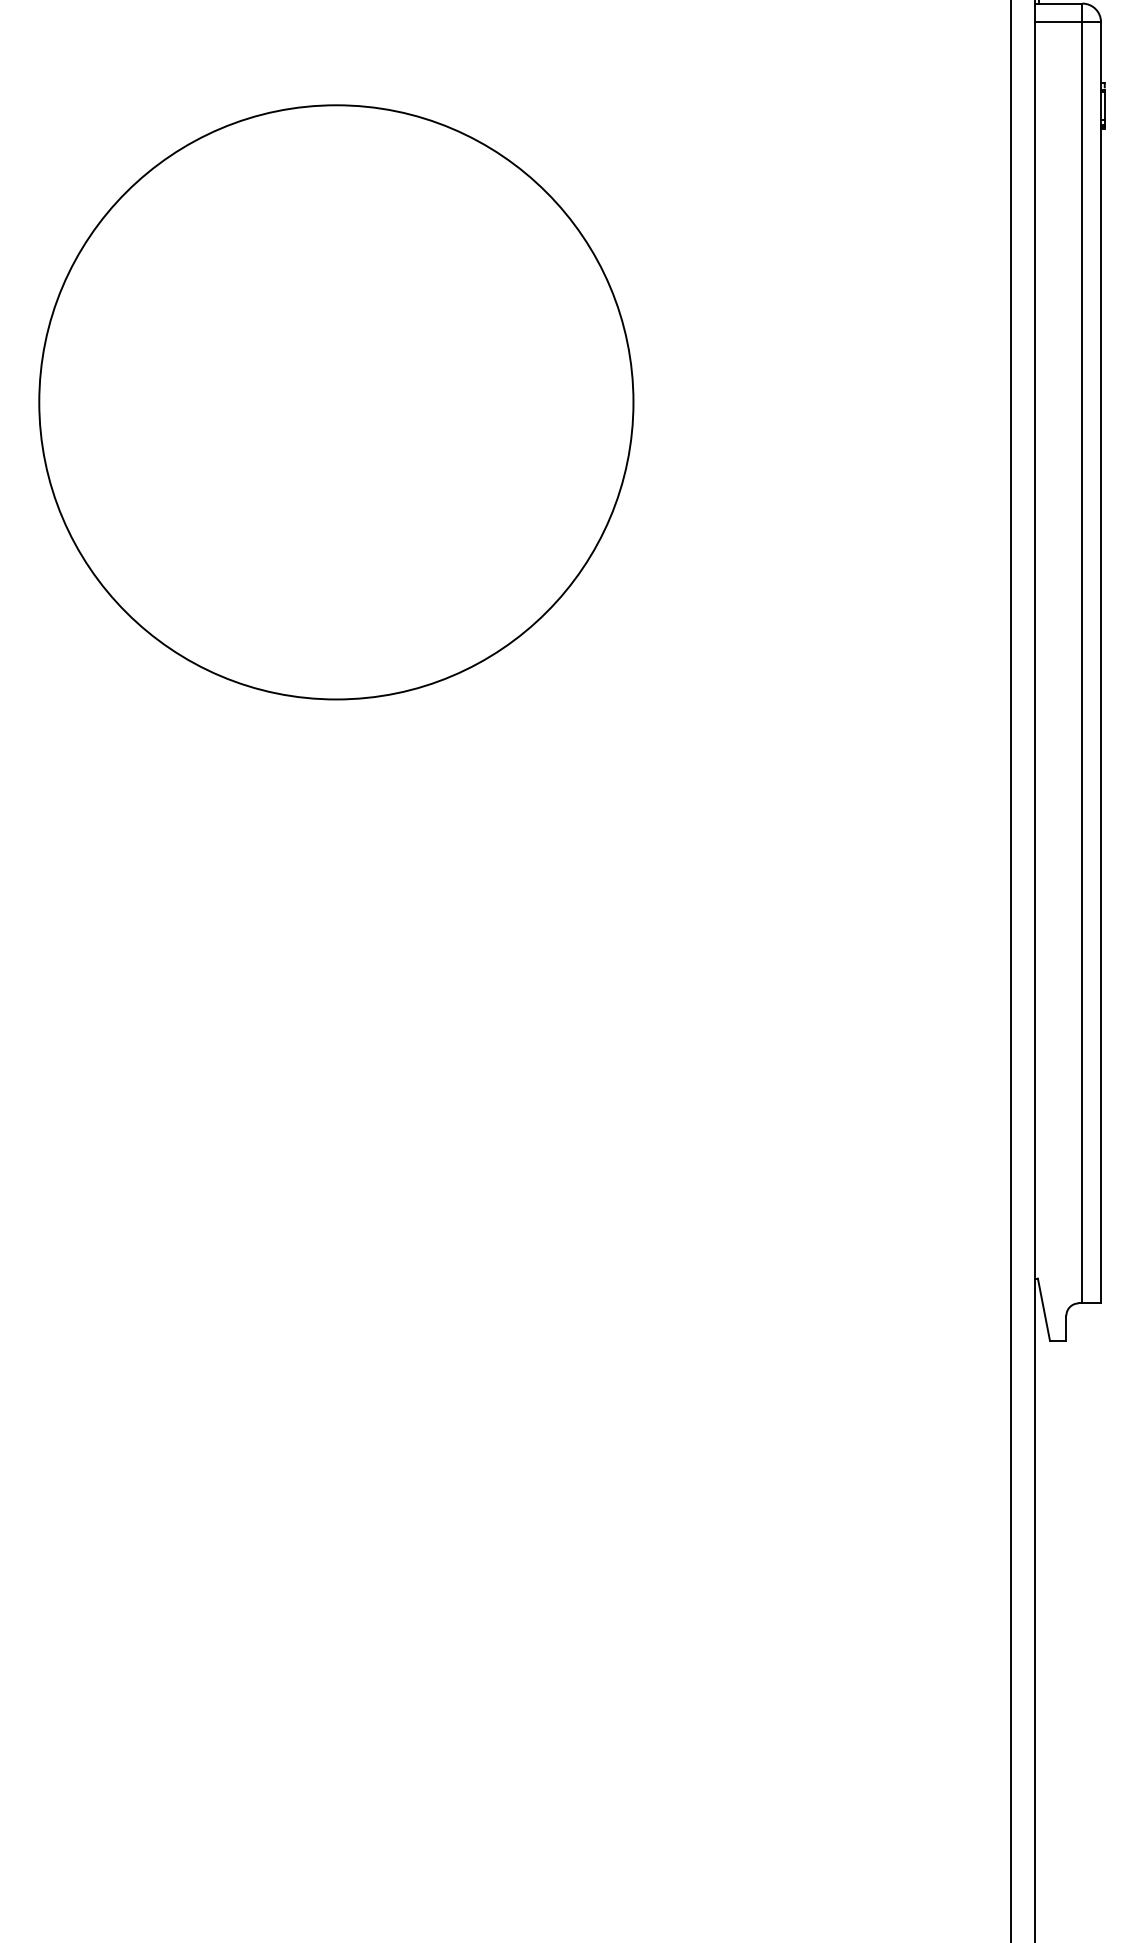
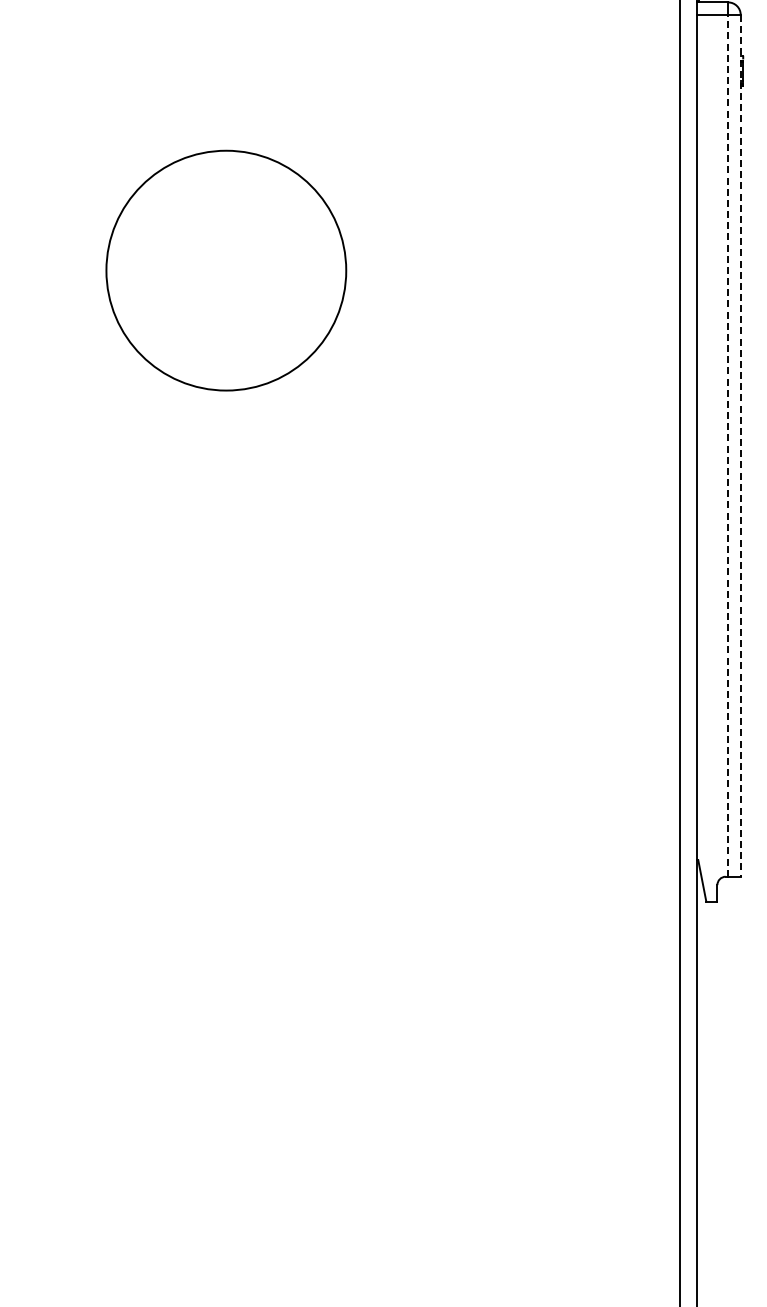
circle: (336, 402) -> (226, 270), size x0.6
line: (1082, 662) -> (728, 445), solid -> dashed
line: (1100, 662) -> (740, 445), solid -> dashed

